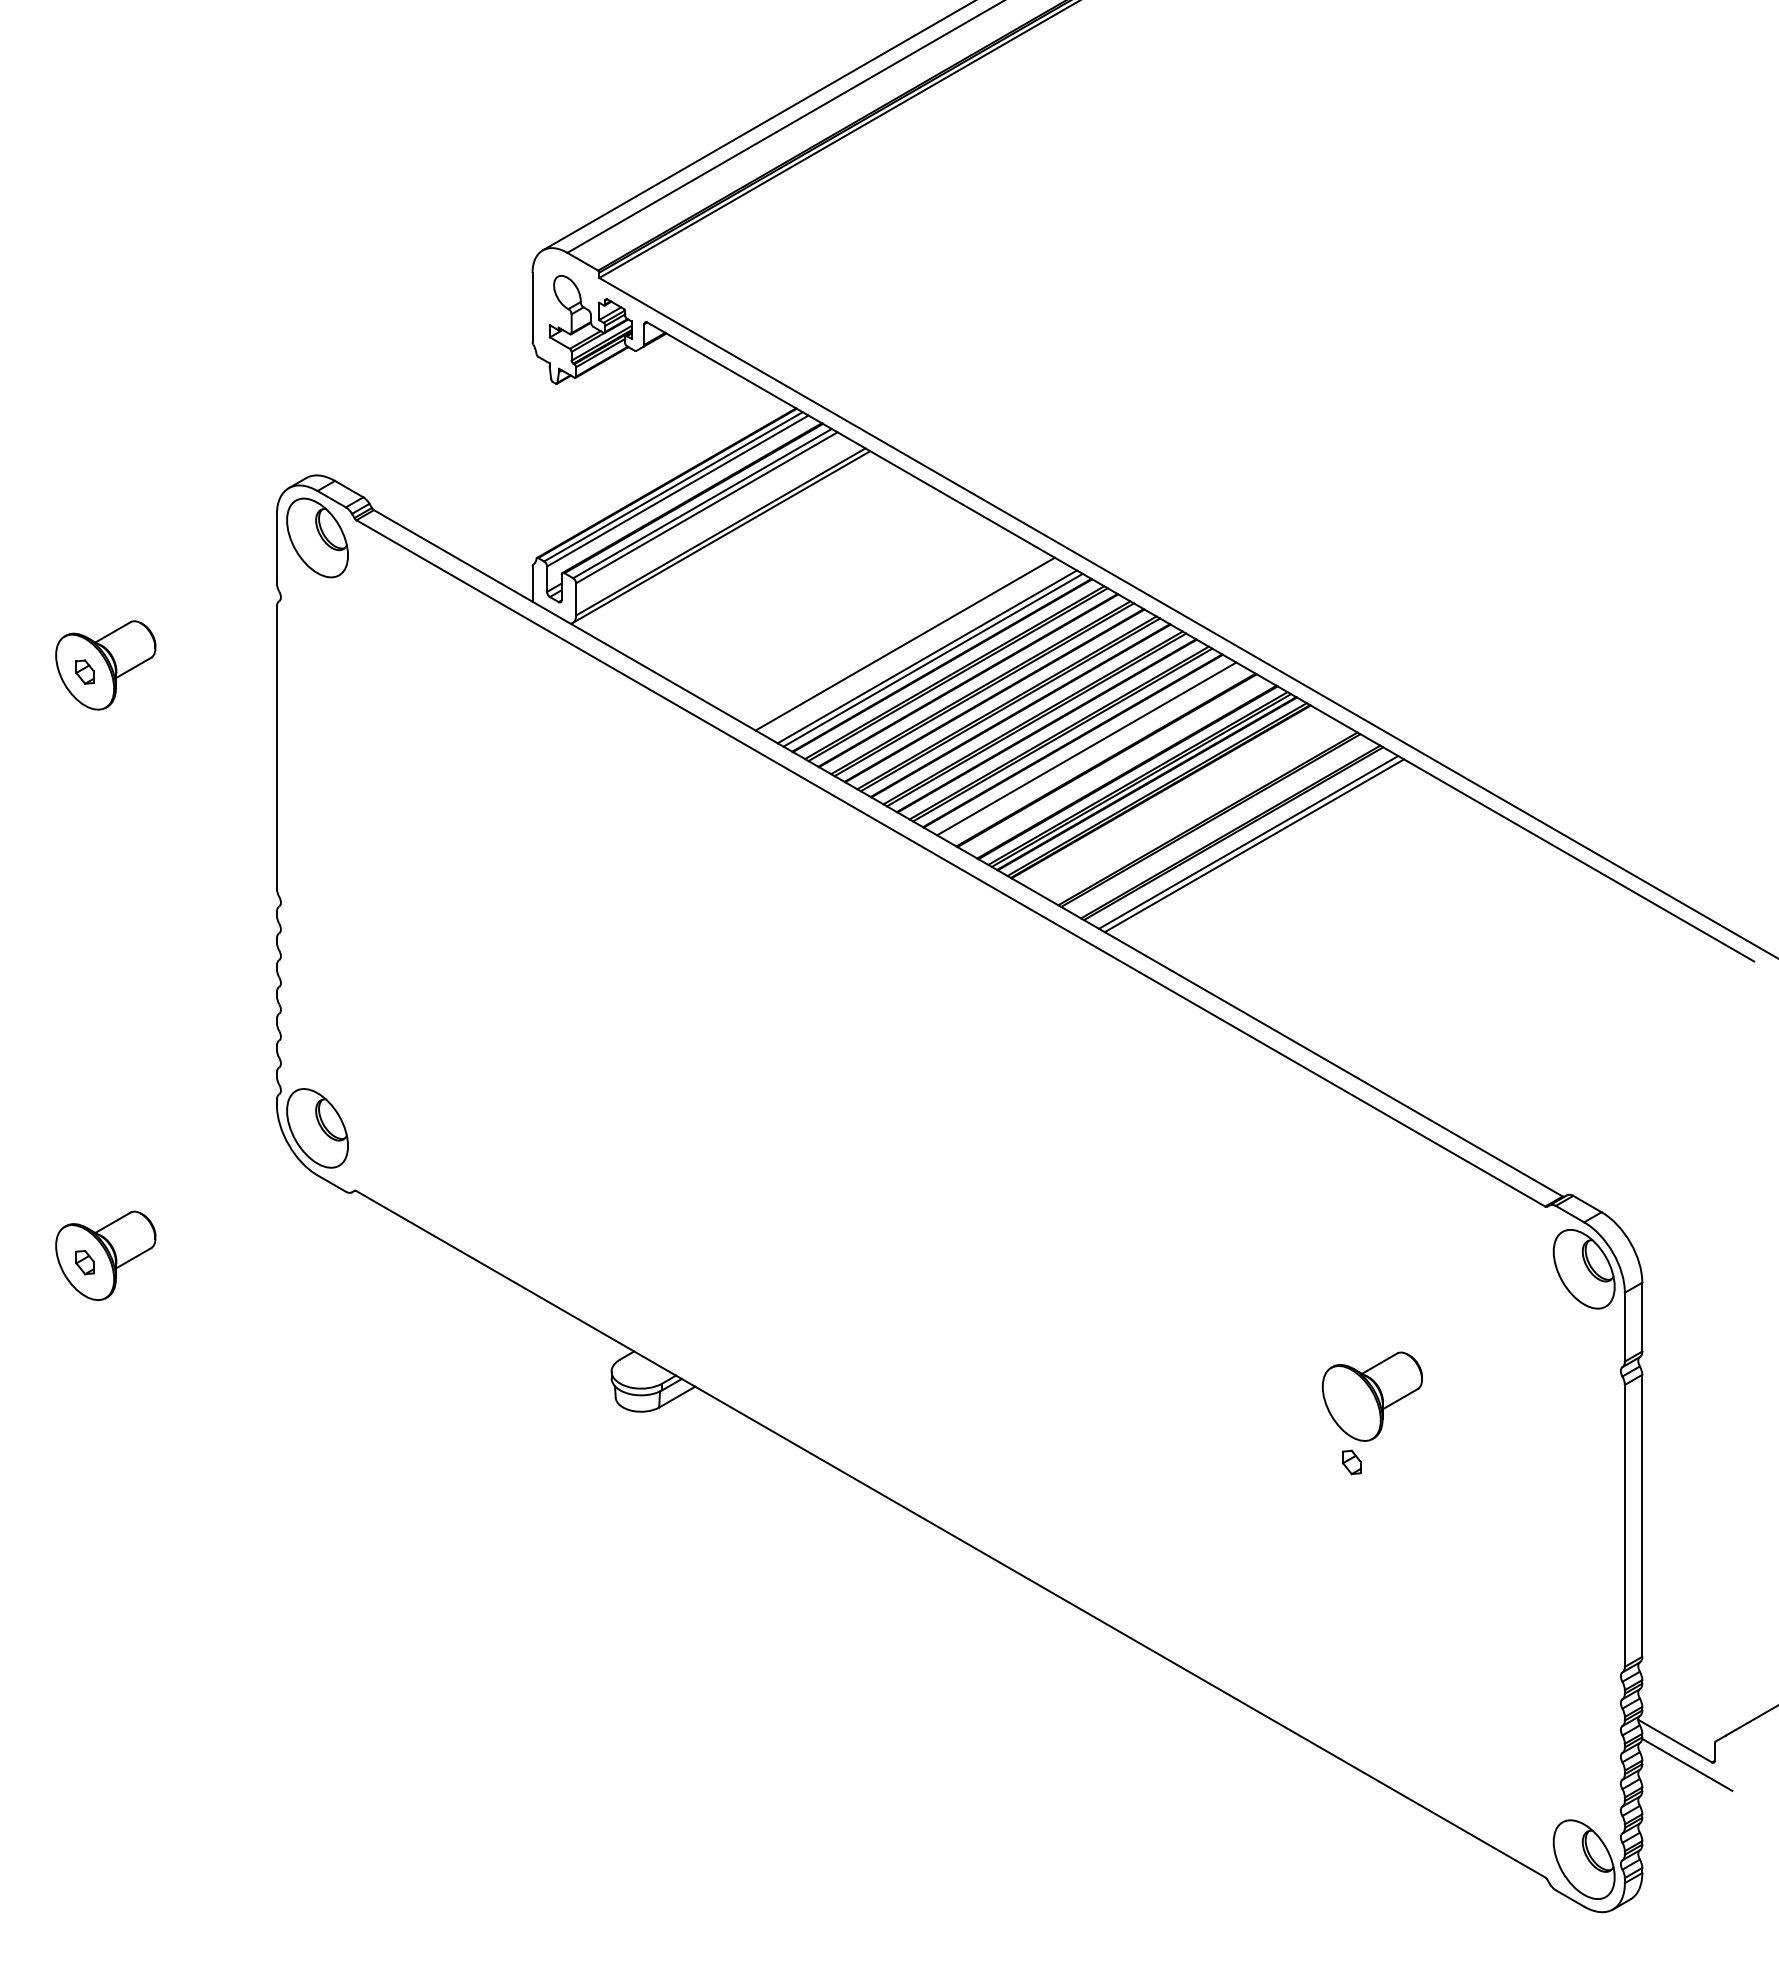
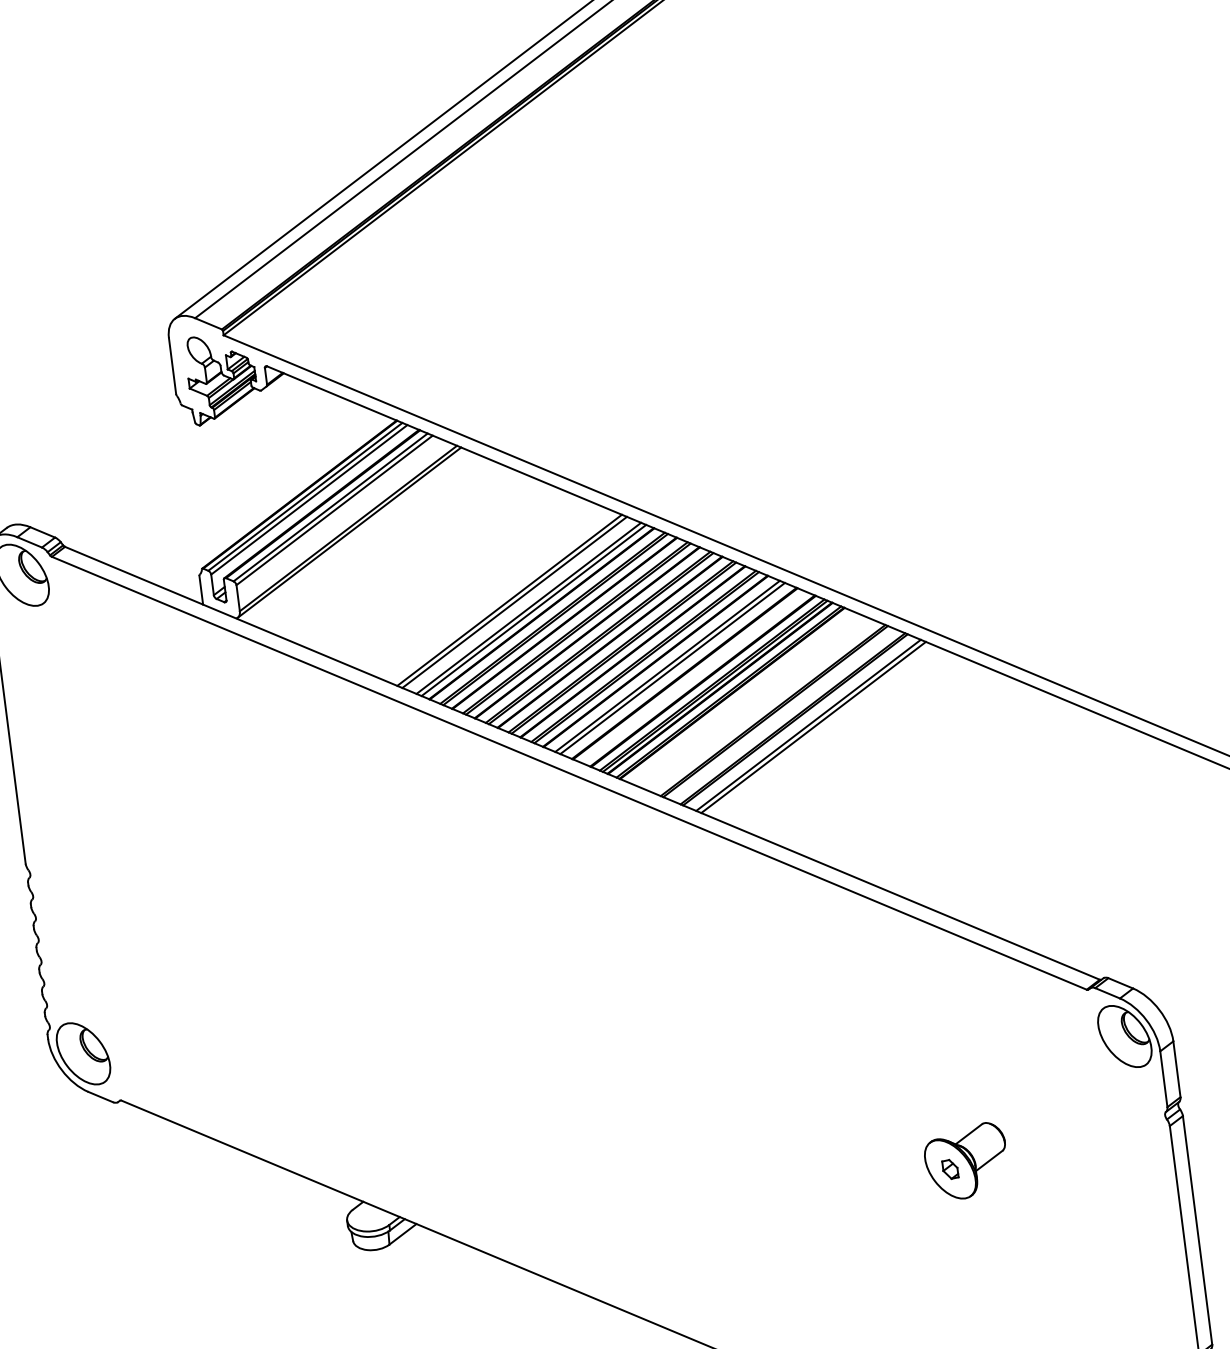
line: (910, 647) -> (514, 602), added
line: (1092, 751) -> (672, 667), added
part: (1351, 1462) -> (950, 1169), moved

